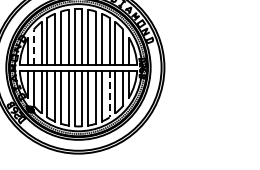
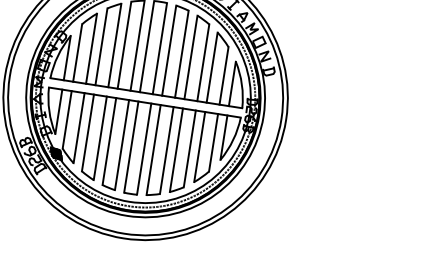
line: (33, 47) -> (77, 53), dashed -> solid
line: (109, 94) -> (189, 149), dashed -> solid

